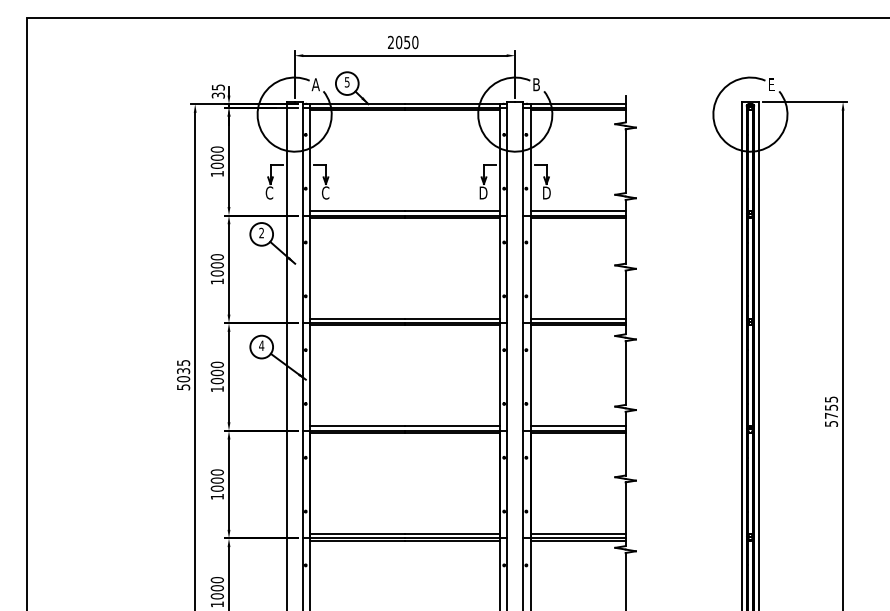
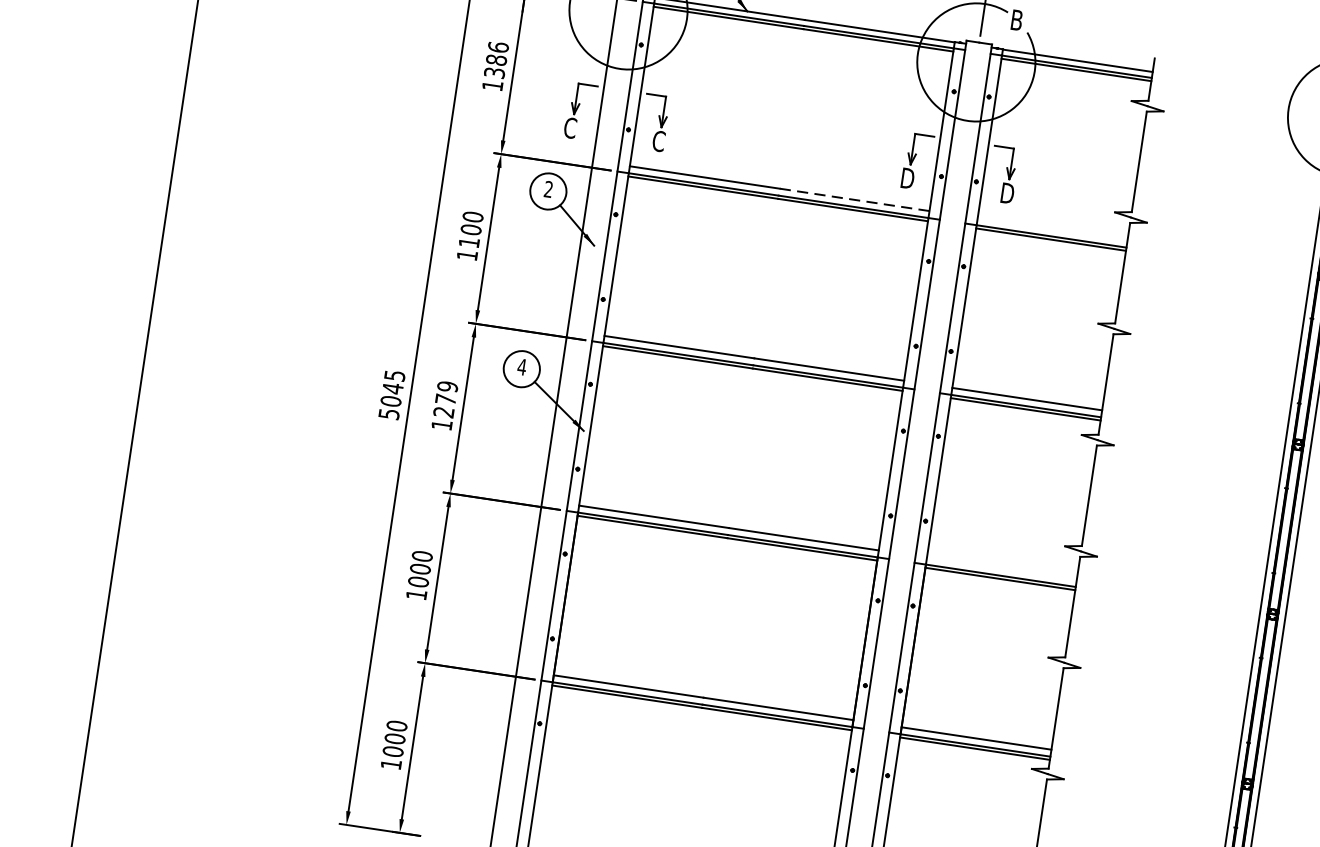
text: (216, 157) -> (495, 59), 1000 -> 1386
line: (452, 211) -> (854, 200), solid -> dashed
line: (577, 211) -> (1051, 229), removed
text: (216, 273) -> (467, 242), 1000 -> 1100
text: (183, 370) -> (392, 387), 5035 -> 5045
text: (216, 372) -> (444, 398), 1000 -> 1279
line: (577, 426) -> (1000, 568), removed

